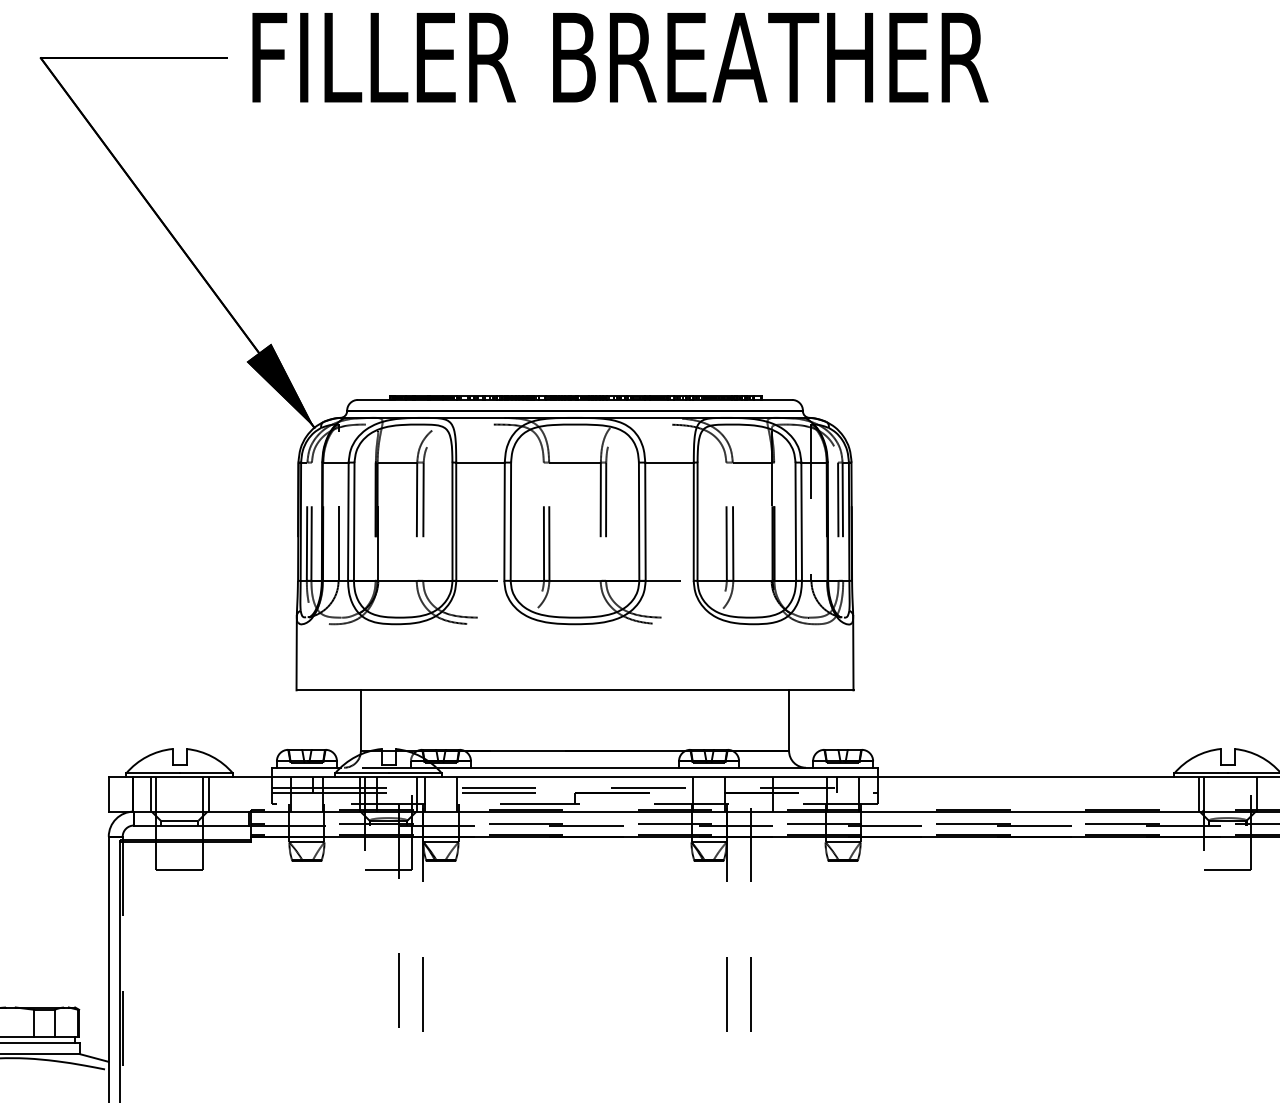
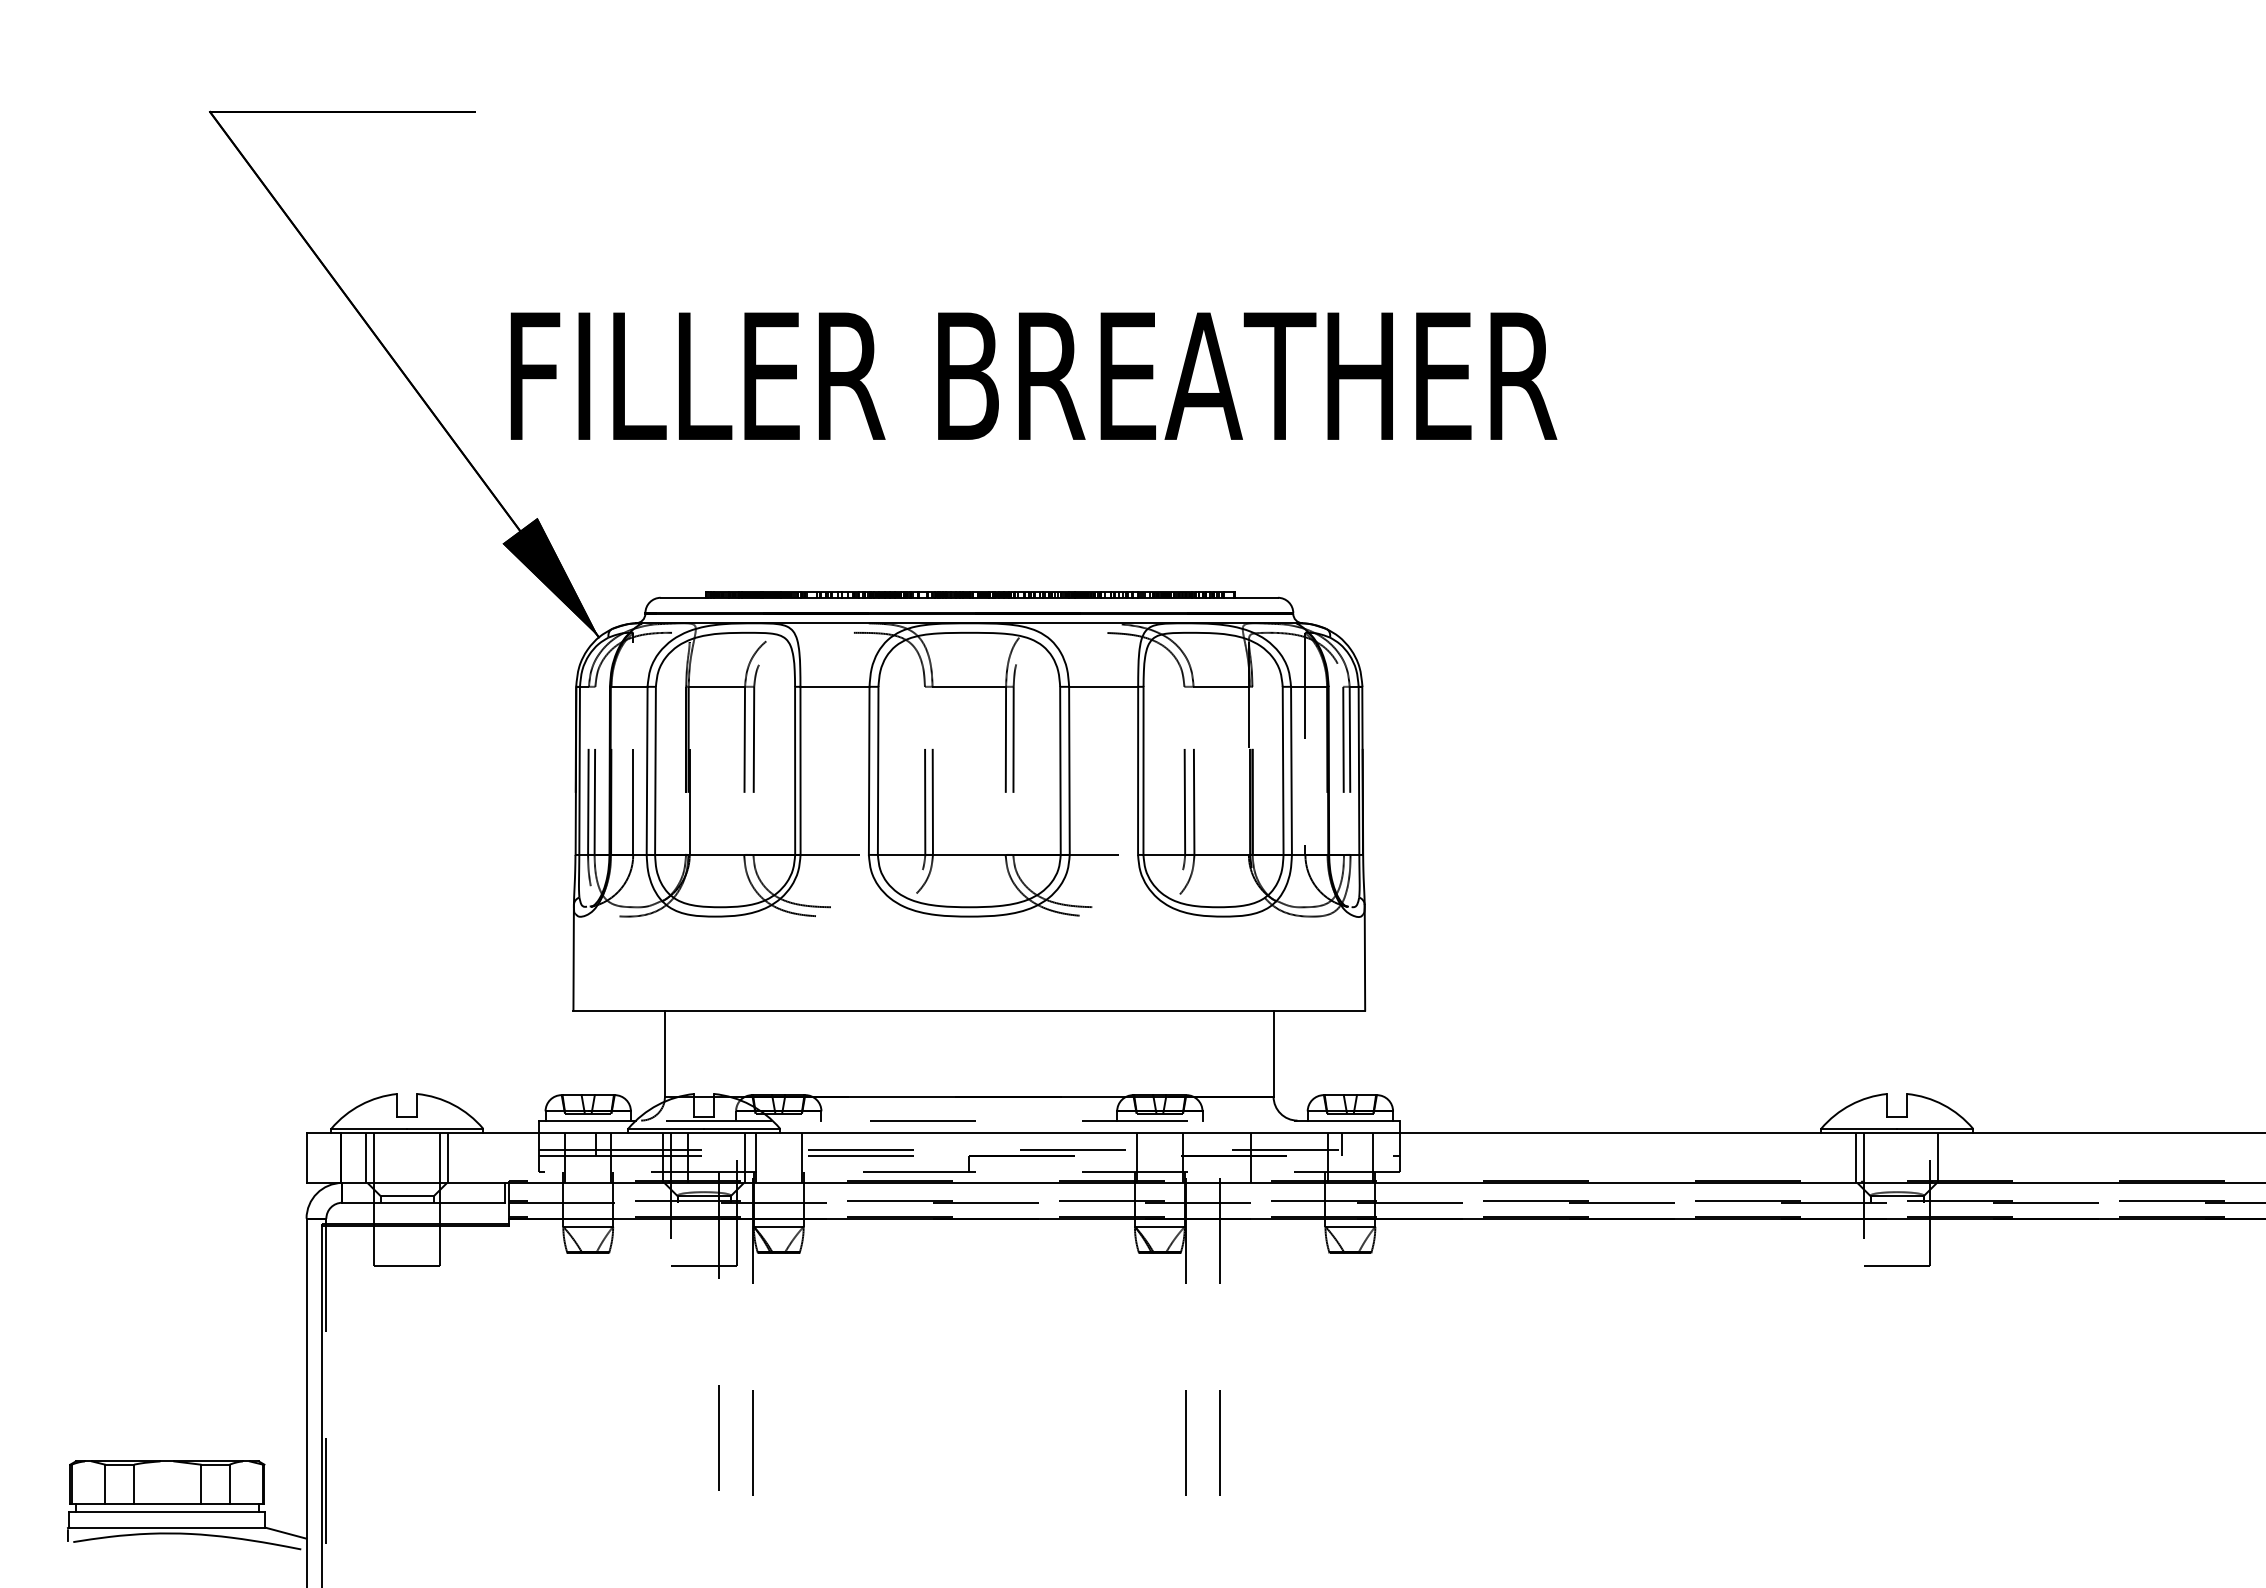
text: (620, 57) -> (1033, 375), moved
line: (657, 767) -> (1086, 1120), solid -> dashed

